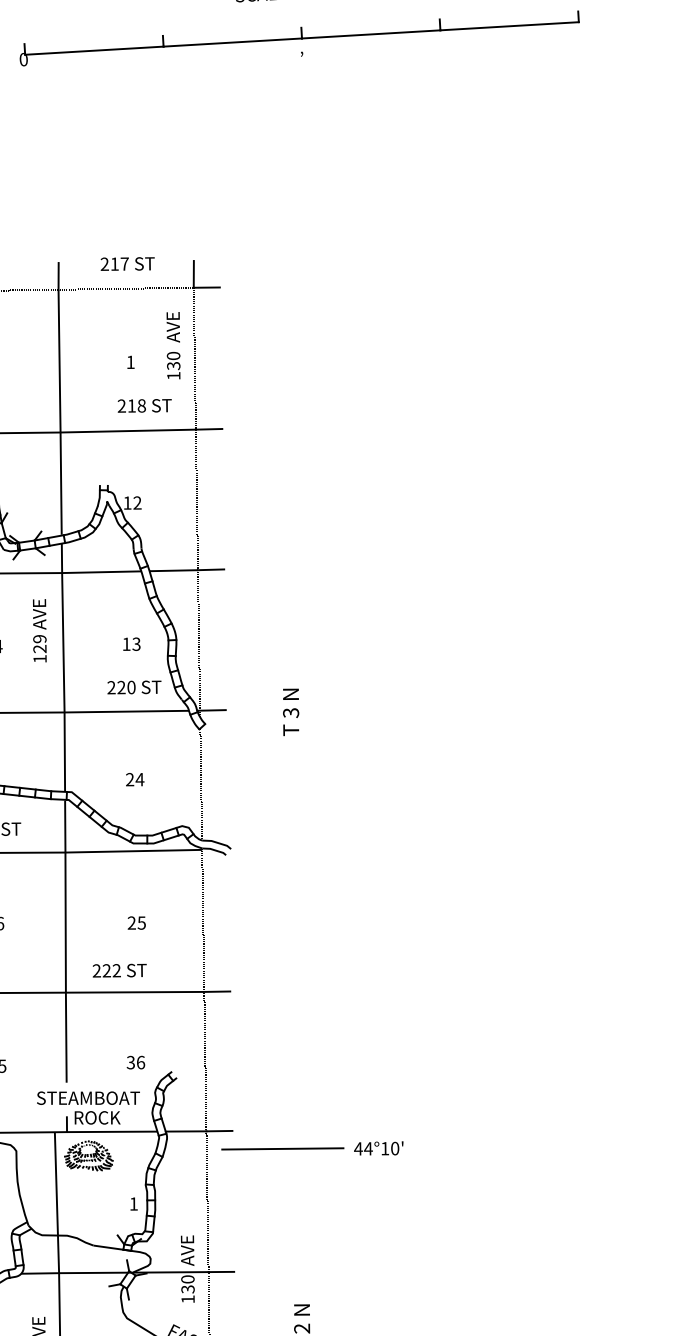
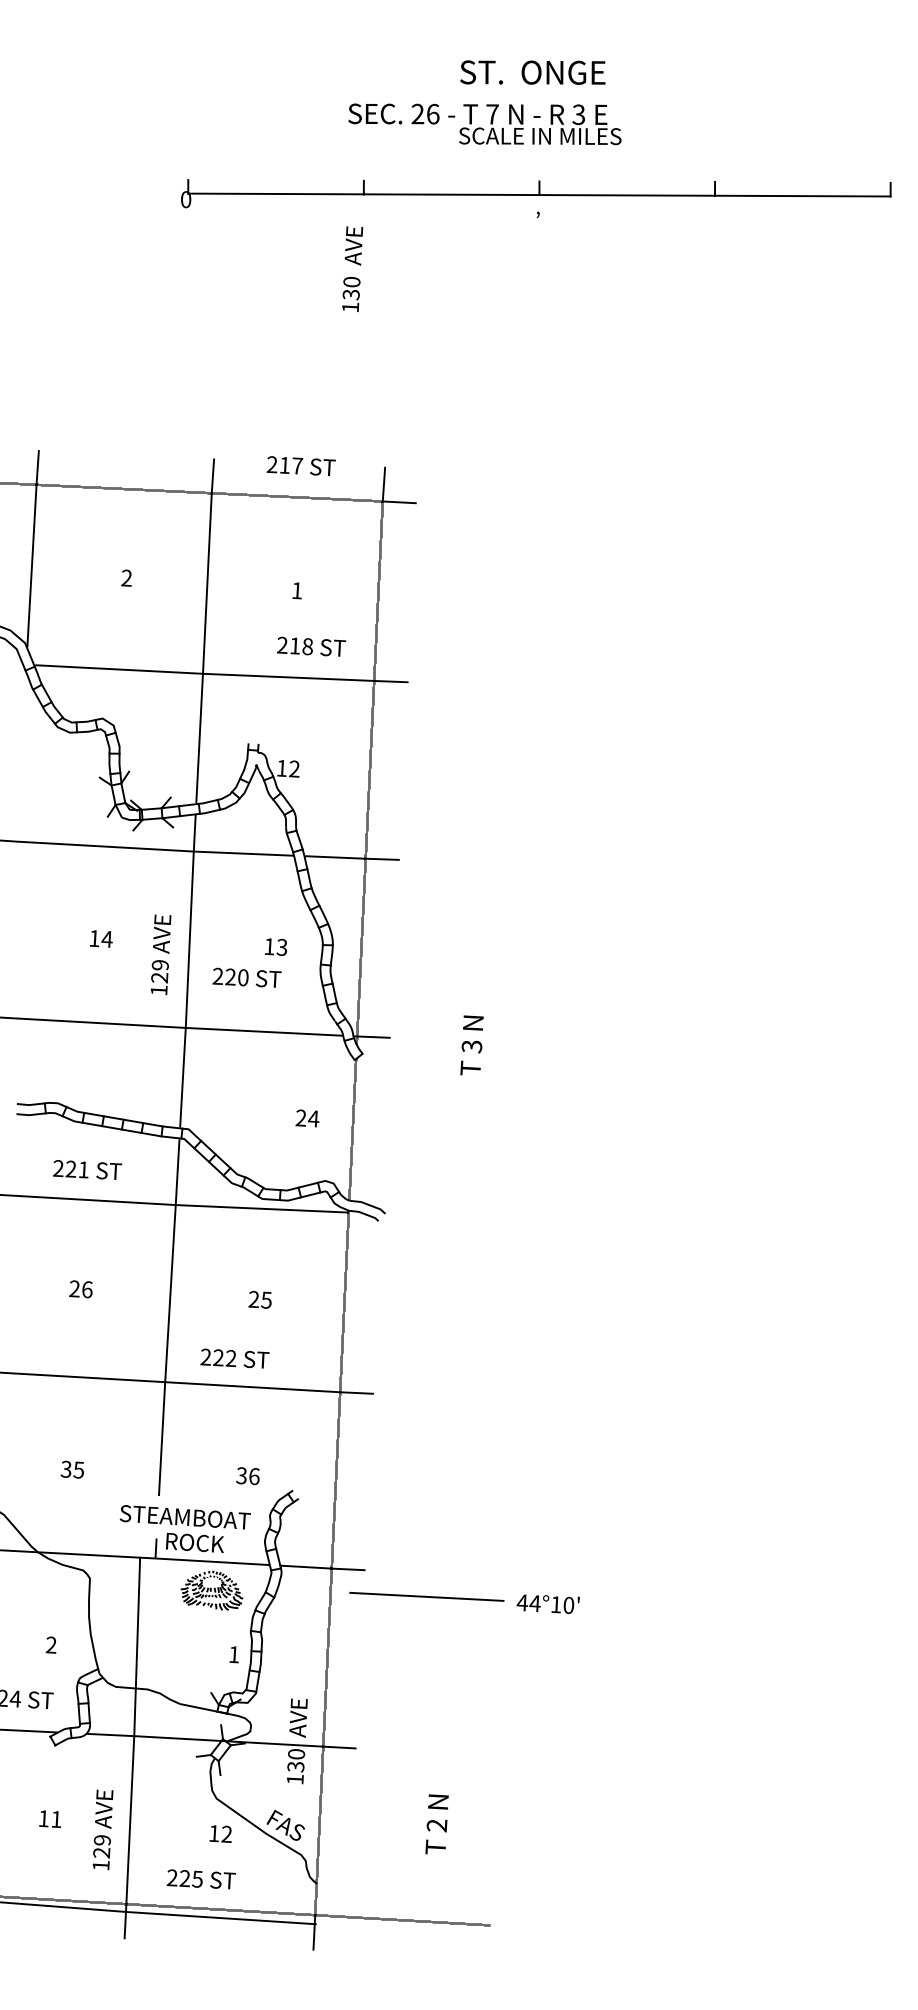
text: (173, 345) -> (352, 268), moved
text: (39, 630) -> (160, 954), moved
text: (133, 687) -> (246, 977), moved
text: (135, 779) -> (307, 1118), moved
part: (88, 1156) -> (211, 1590), moved

